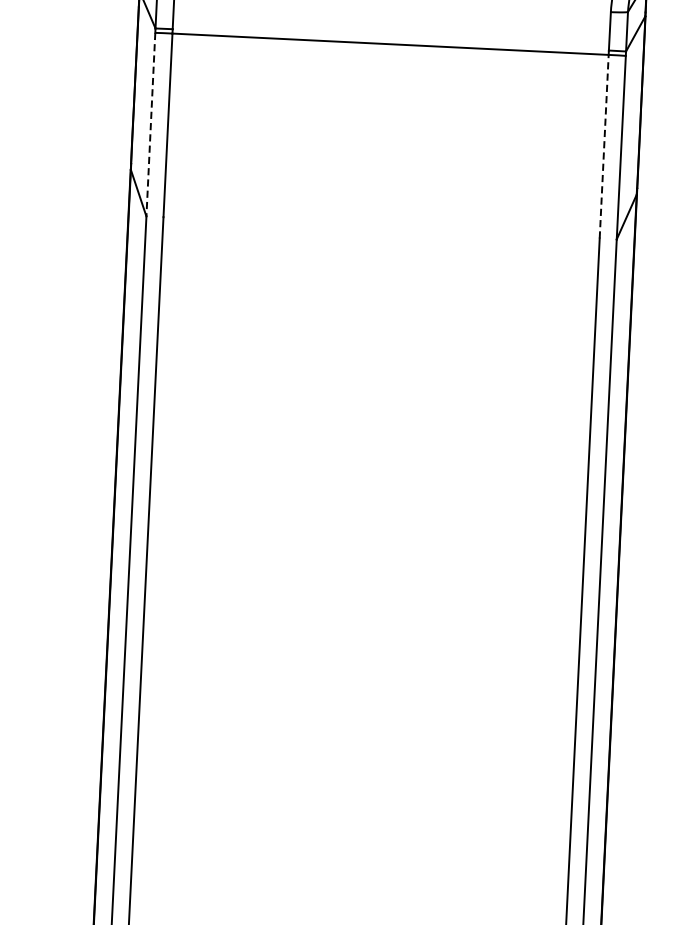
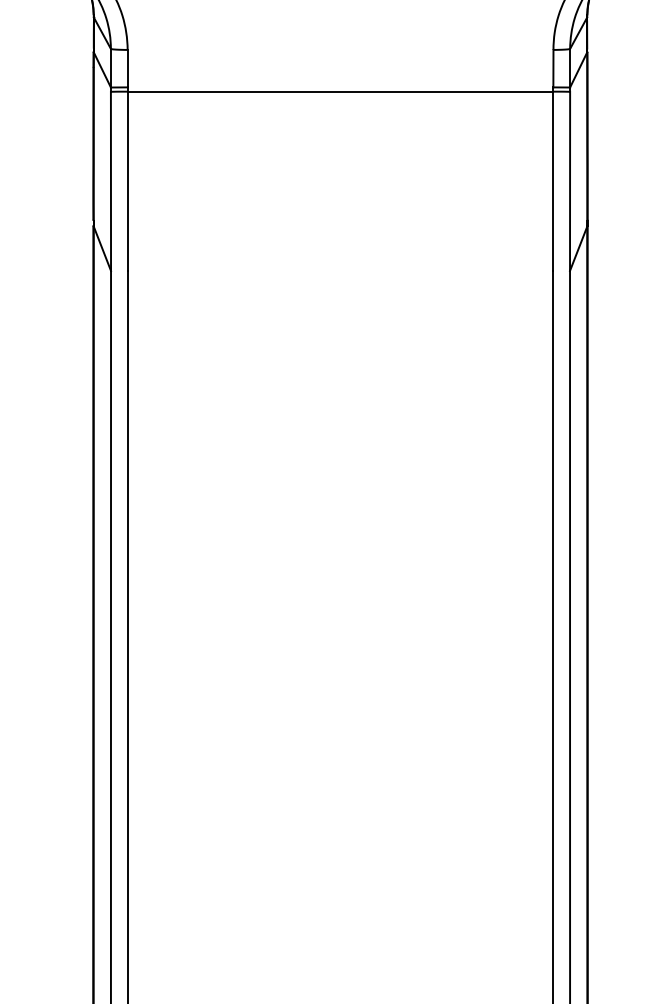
line: (150, 124) -> (110, 181), dashed -> solid
line: (604, 146) -> (553, 181), dashed -> solid

